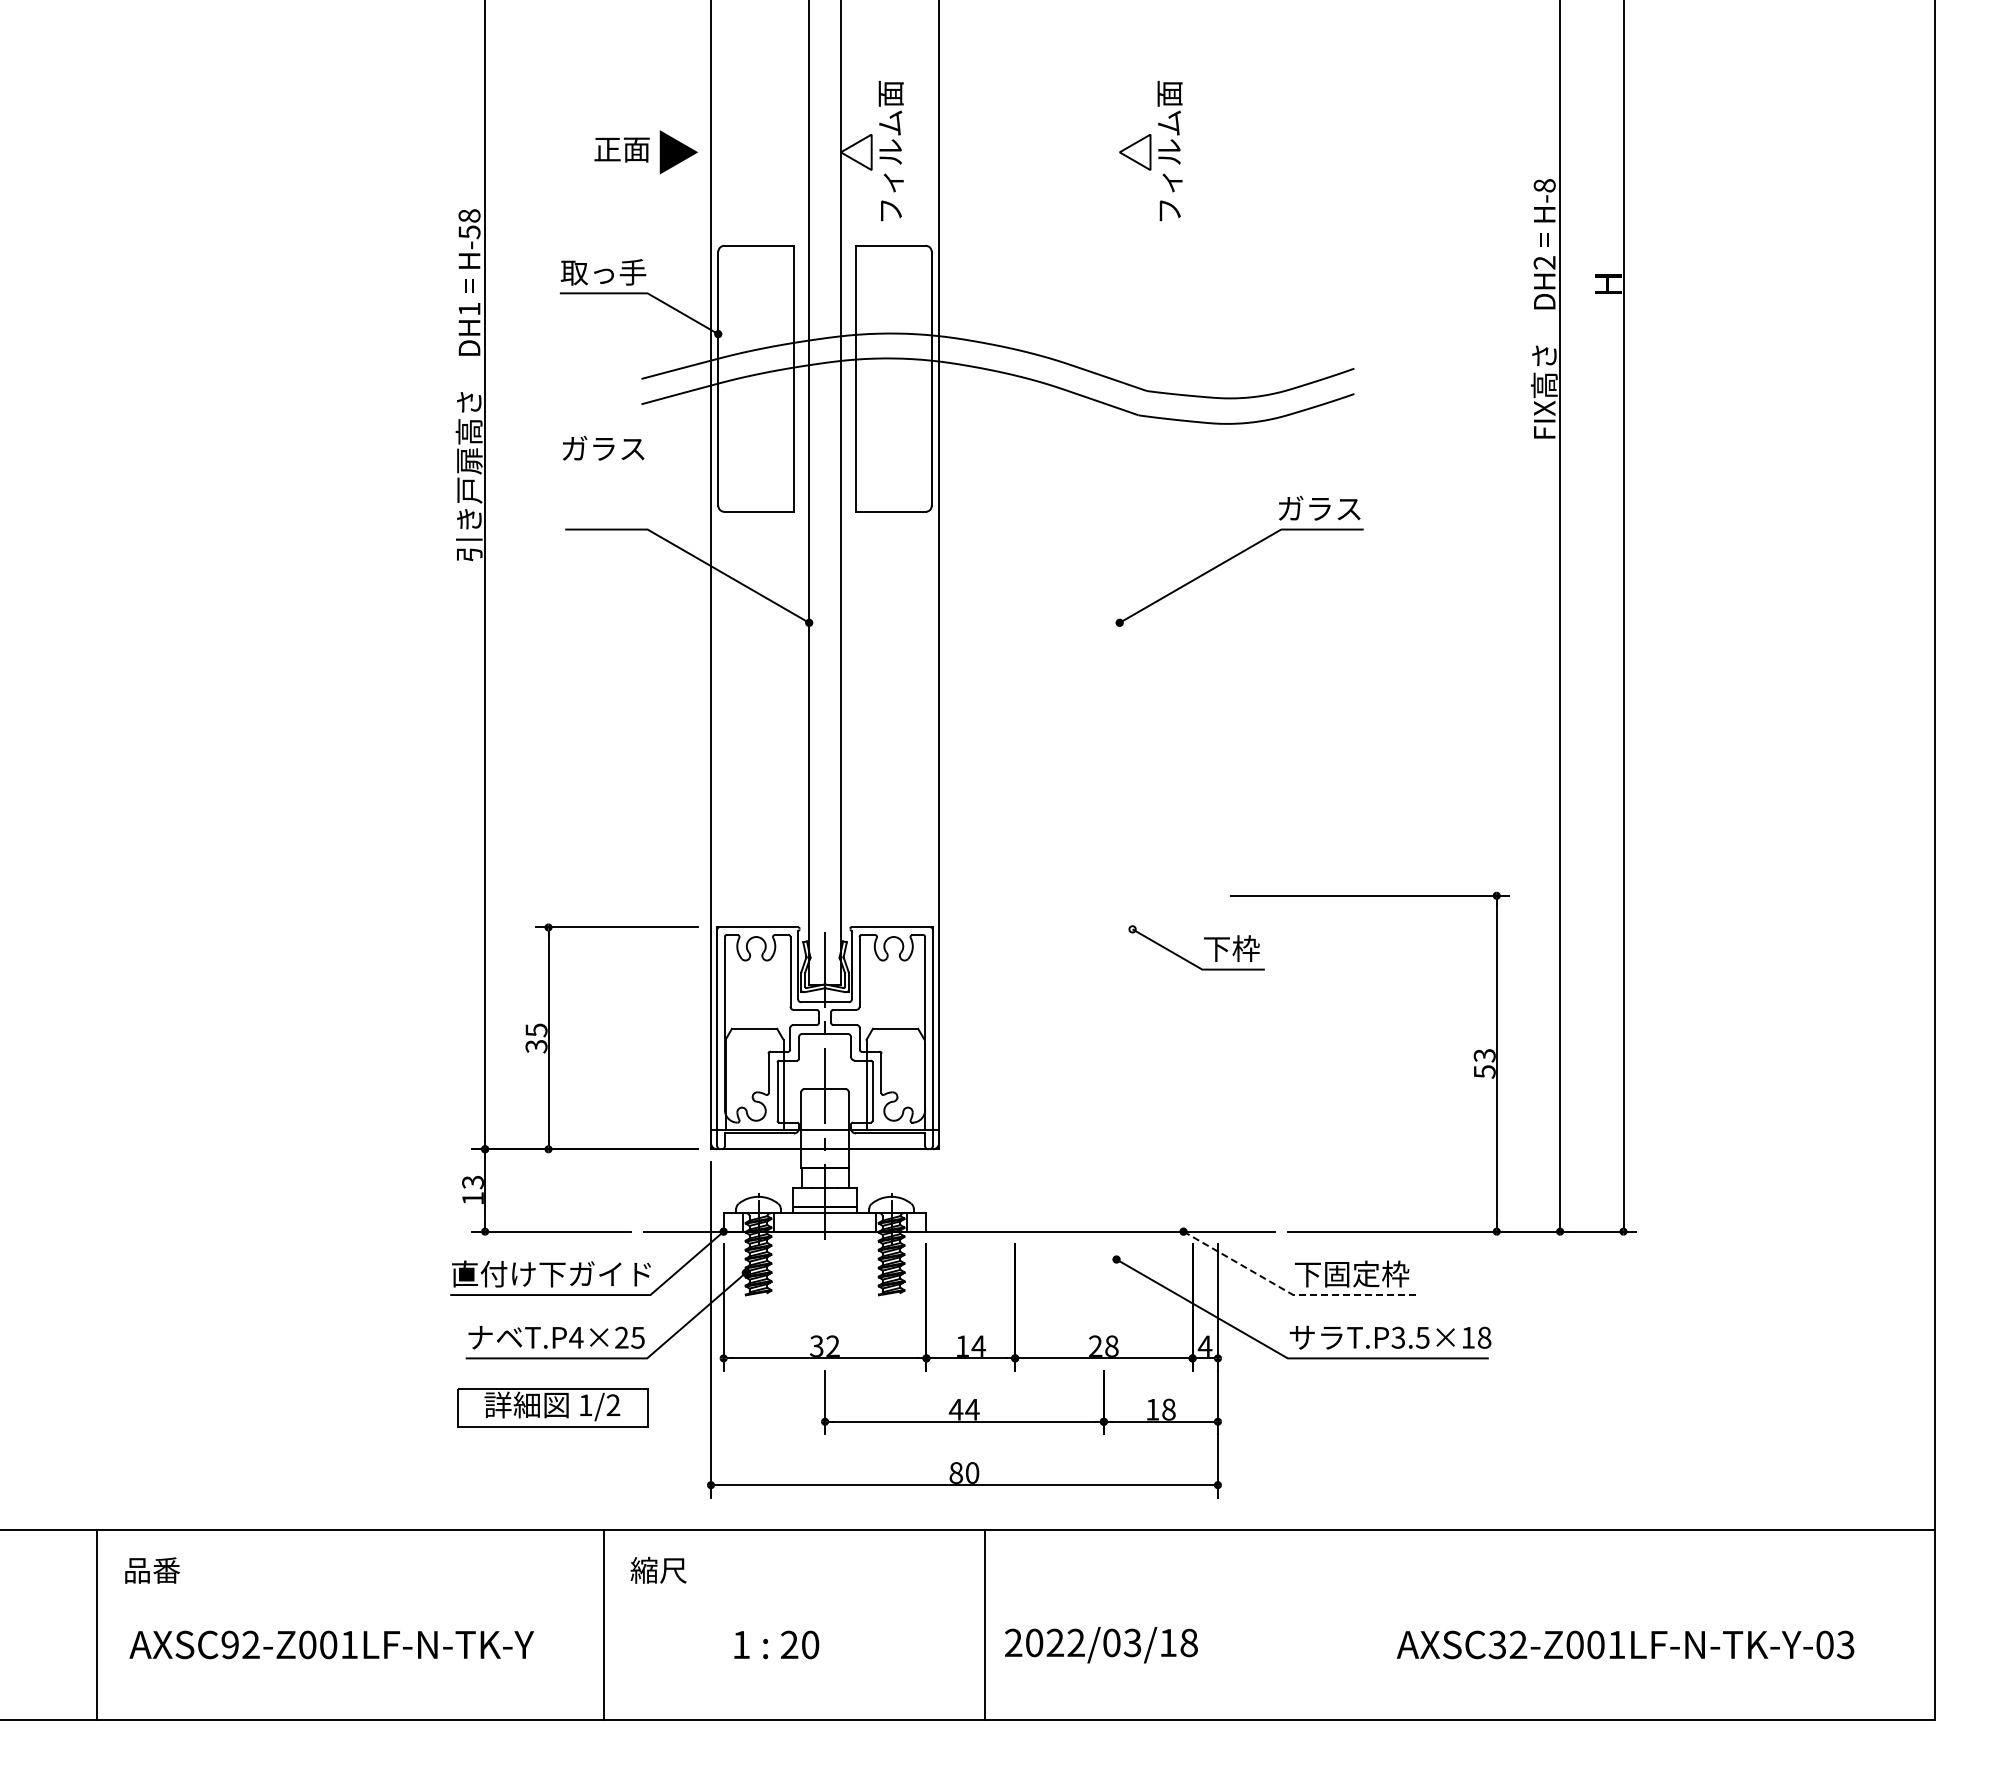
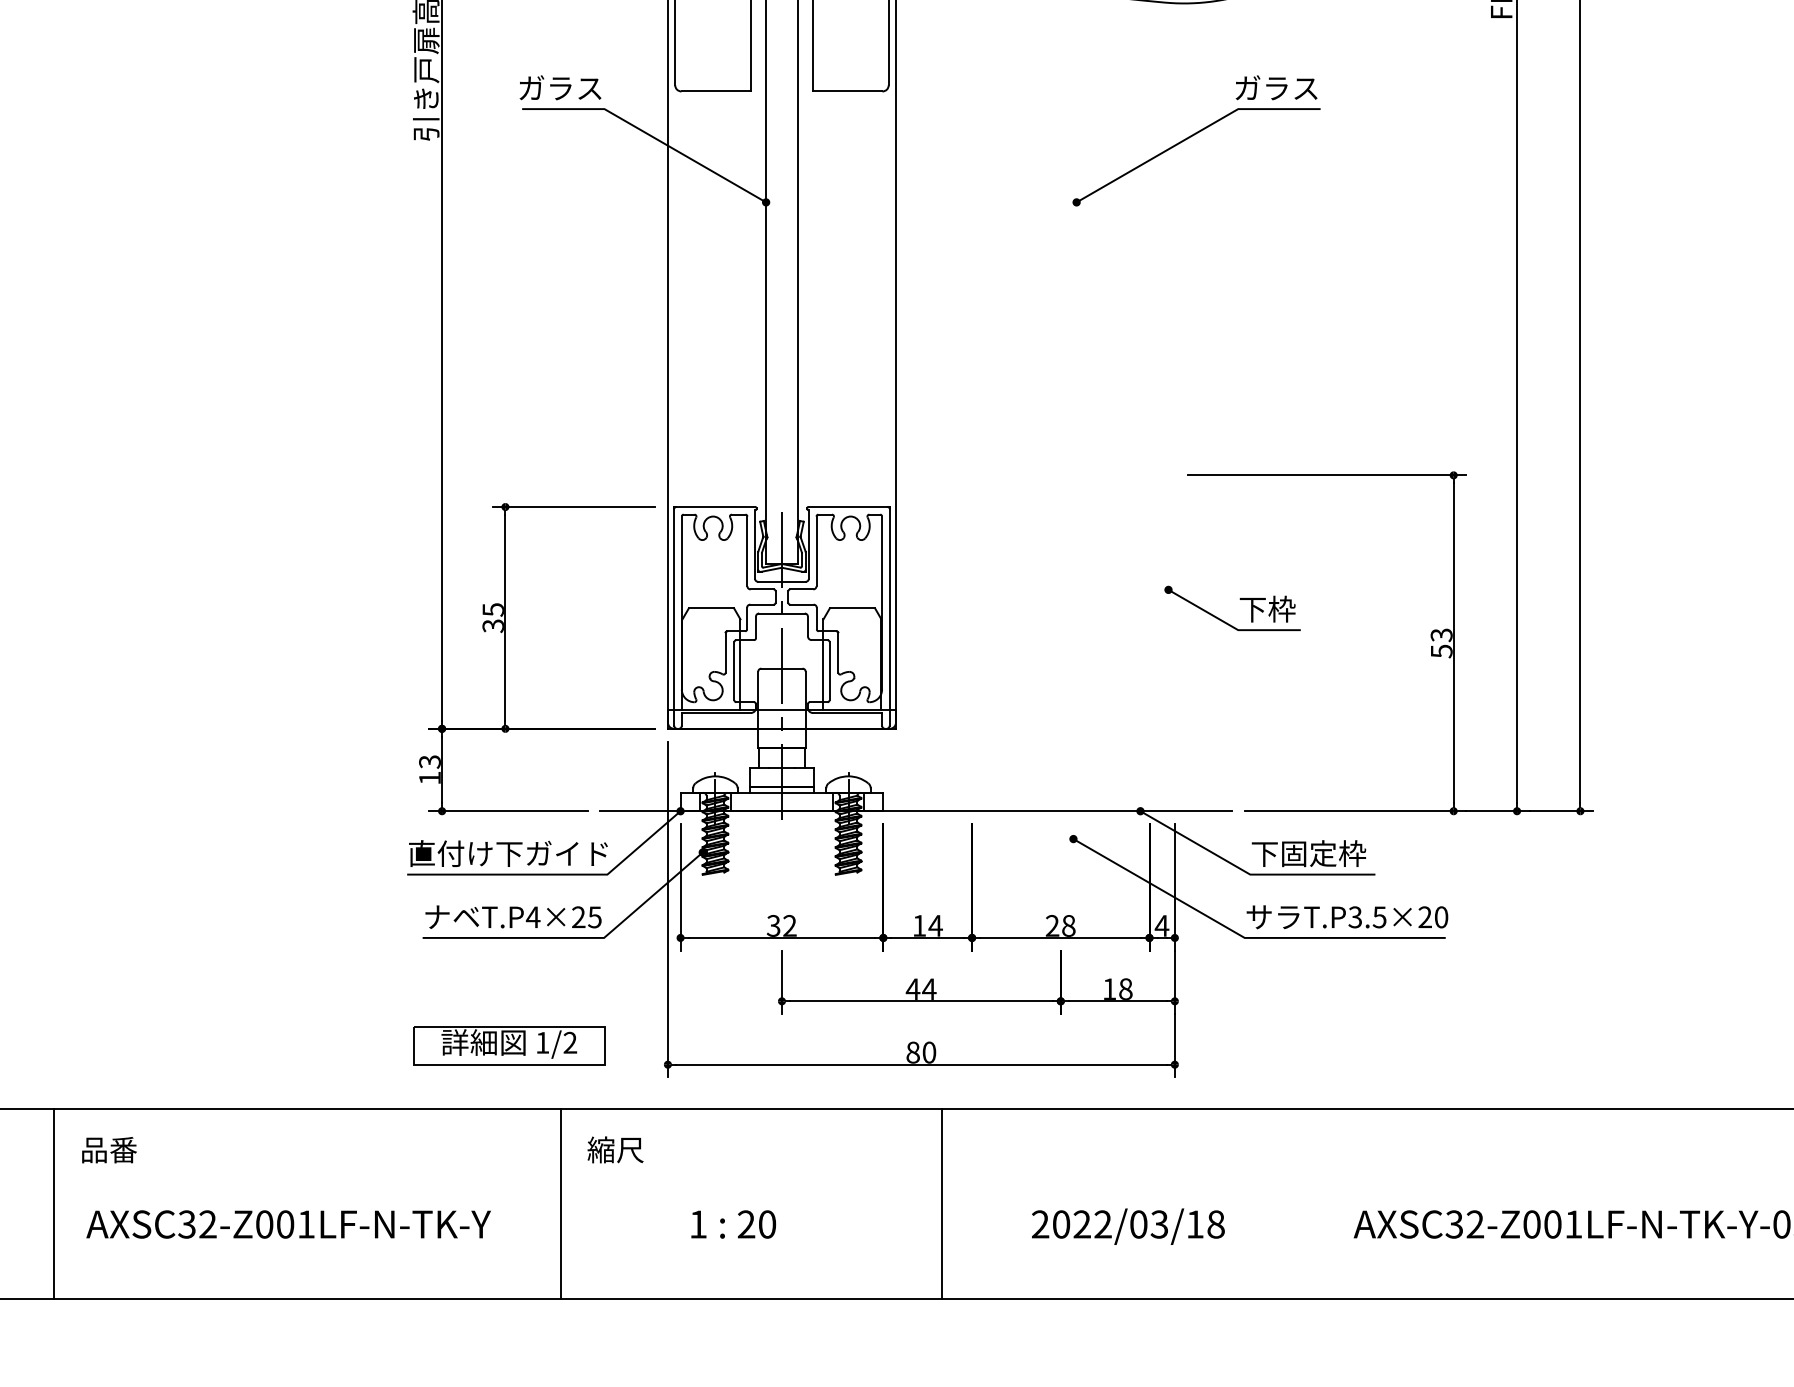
text: (603, 447) -> (560, 87), moved
part: (1204, 939) -> (1240, 600), moved
line: (1293, 1295) -> (1250, 875), dashed -> solid
text: (1476, 1337) -> (1433, 917), T.P3.5×18 -> T.P3.5×20
part: (552, 1407) -> (509, 1045), moved
text: (229, 1644) -> (186, 1224), AXSC92-Z001LF-N-TK-Y -> AXSC32-Z001LF-N-TK-Y
text: (1101, 1645) -> (1128, 1227), moved

